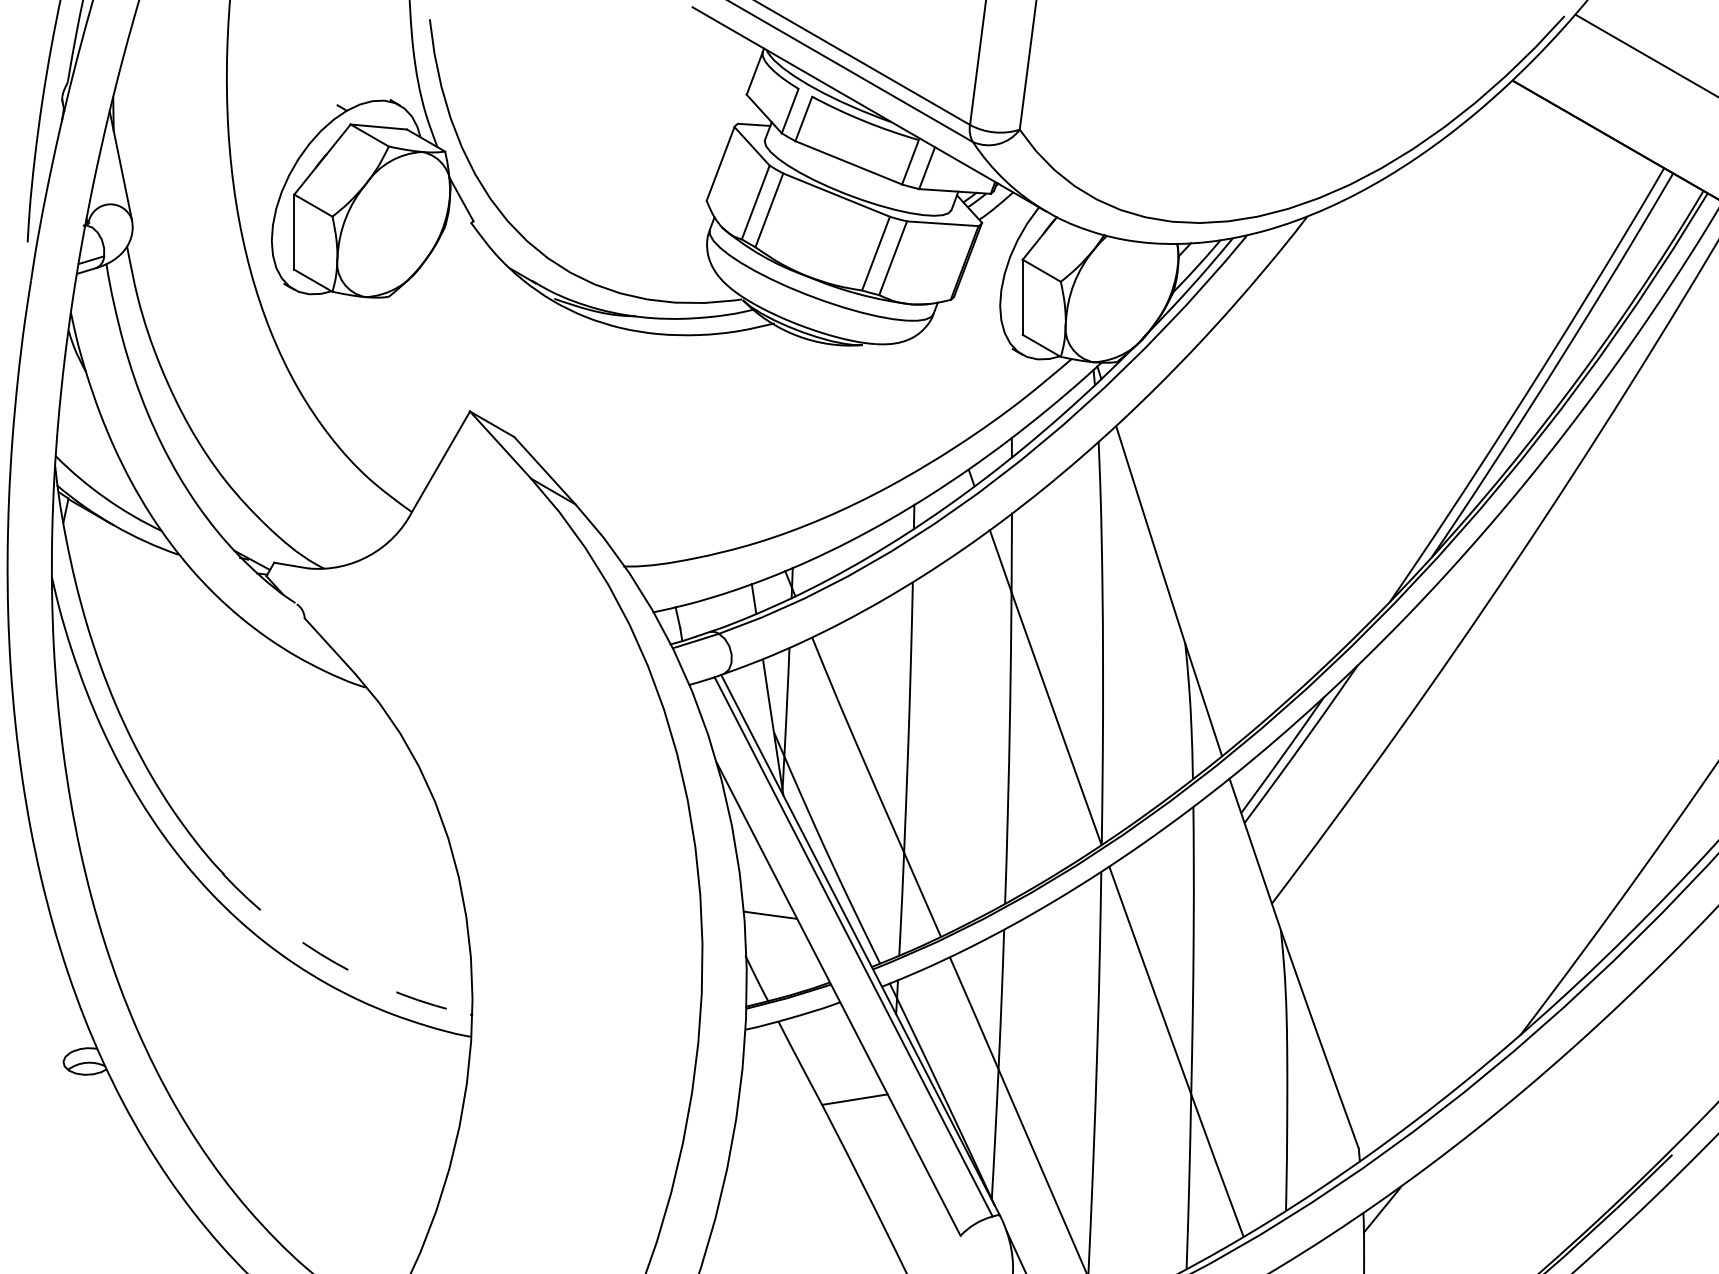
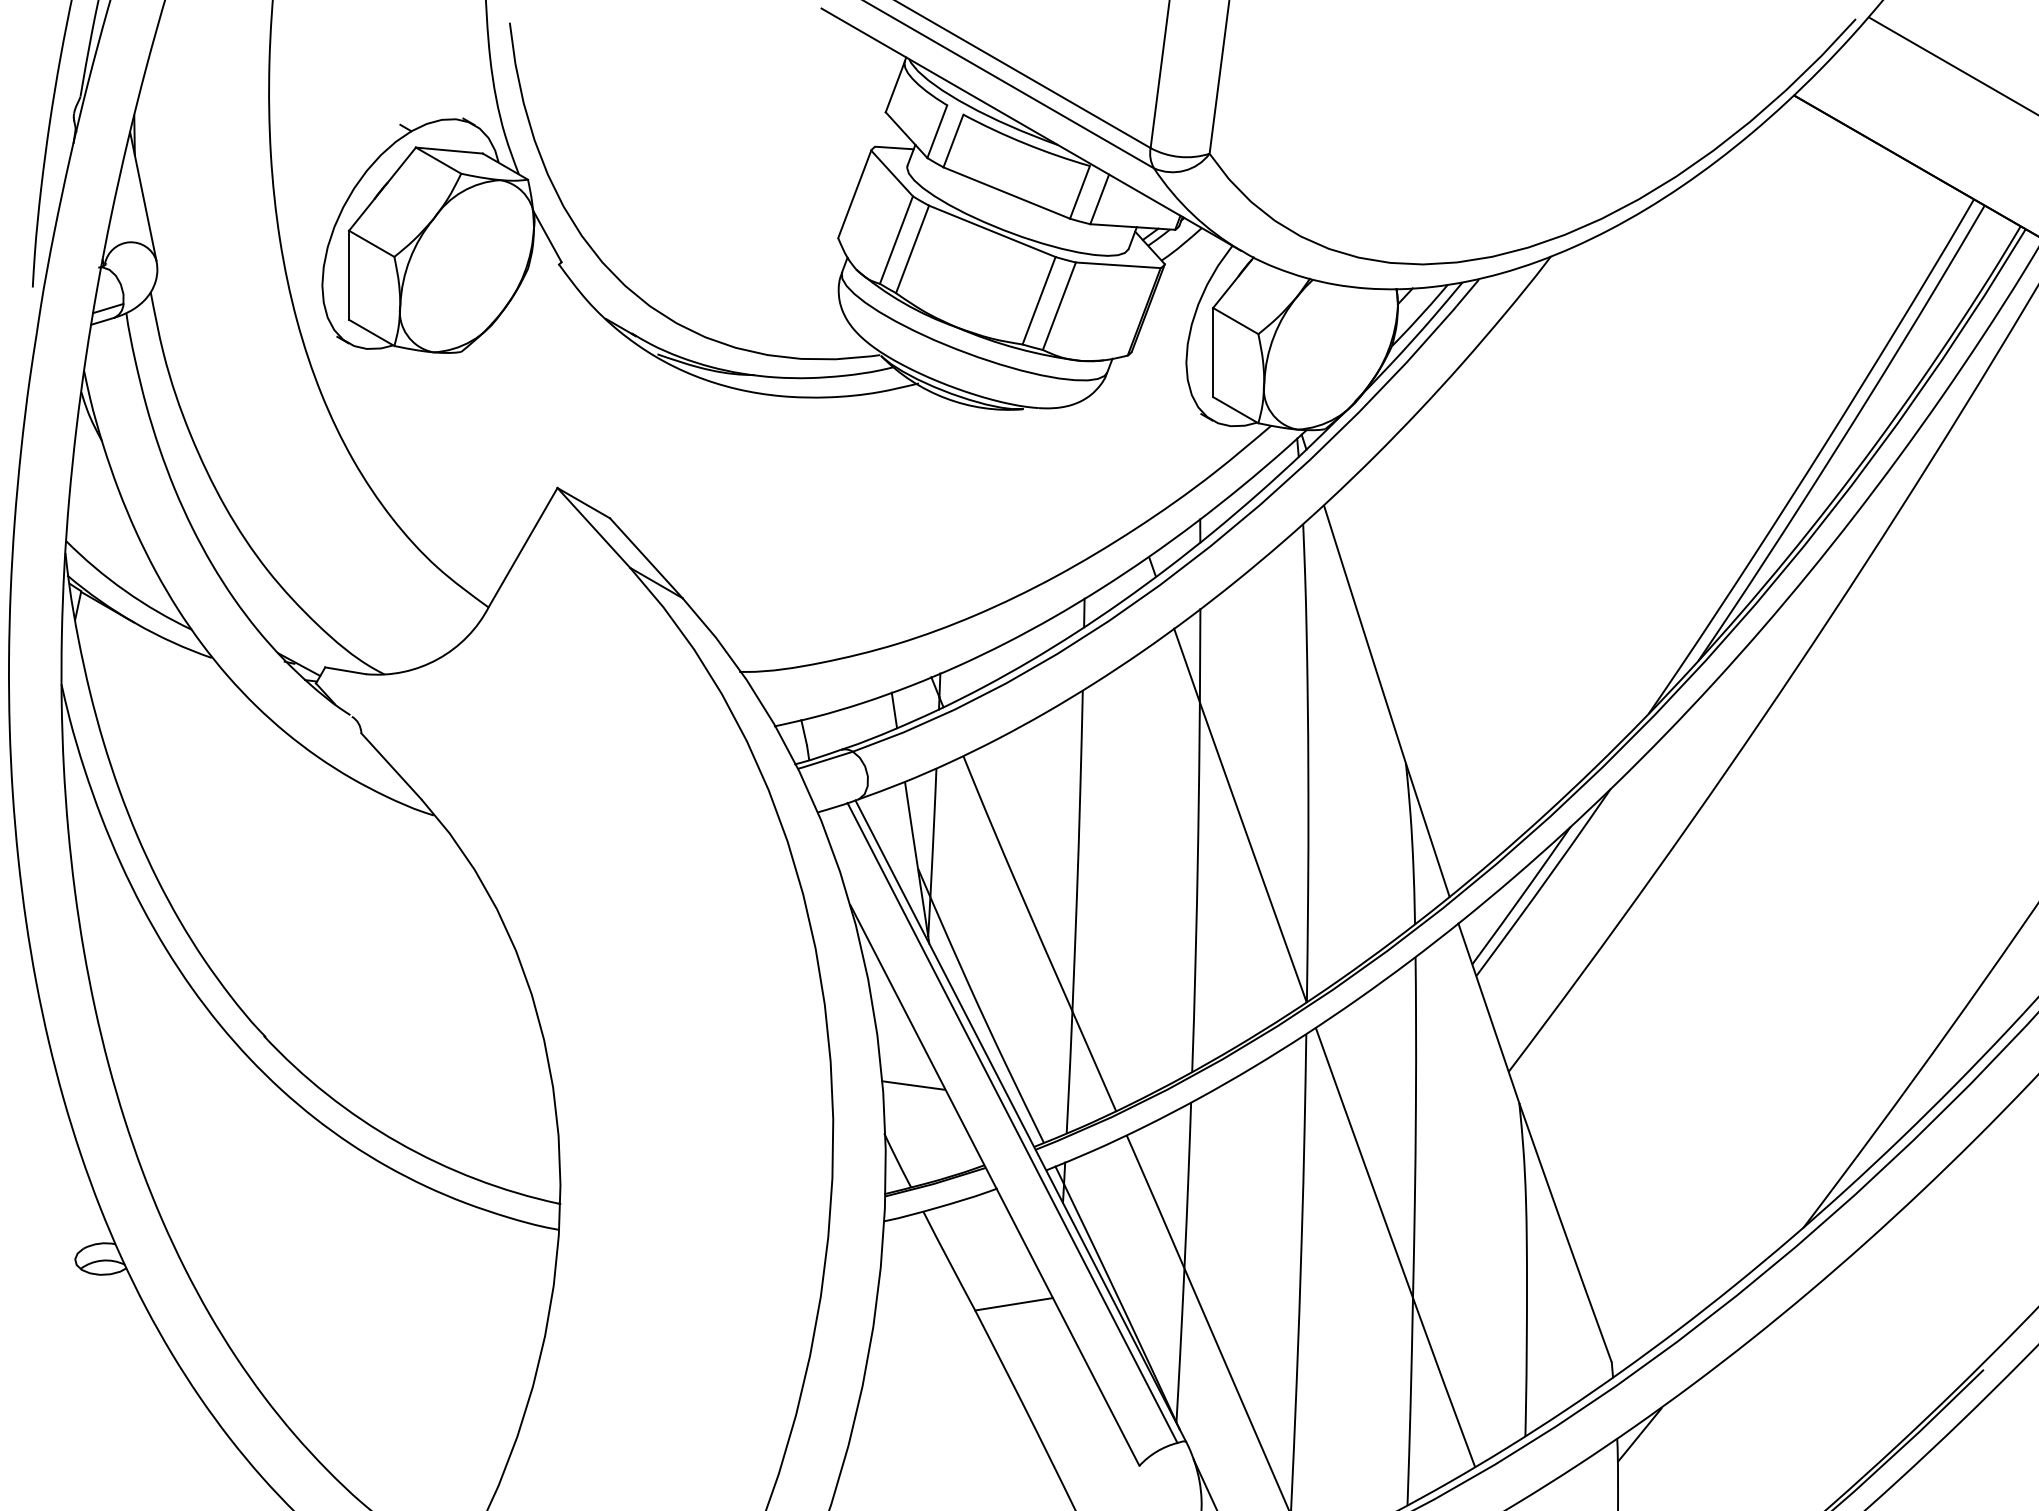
arc: (335, 963) -> (397, 1142), dashed -> solid

